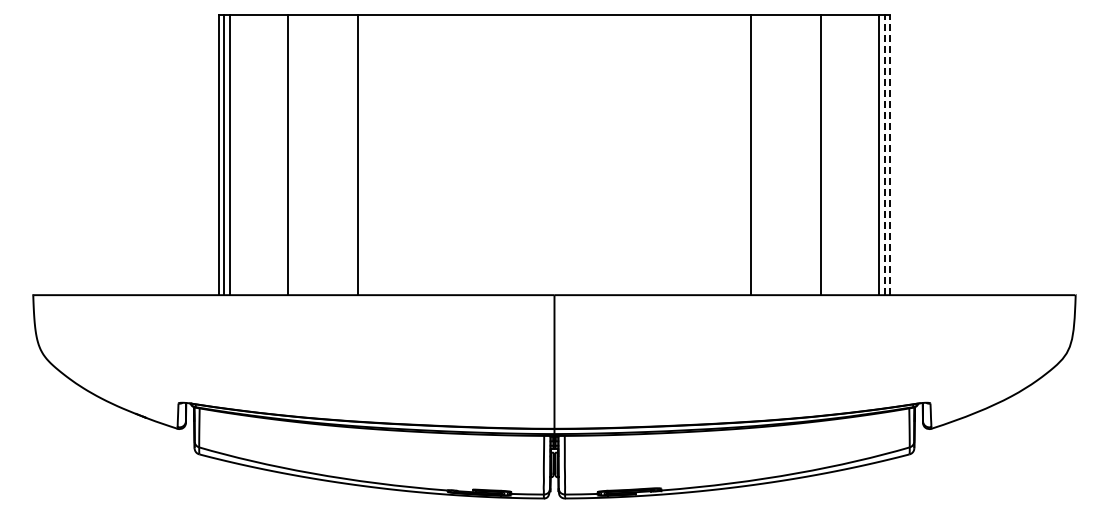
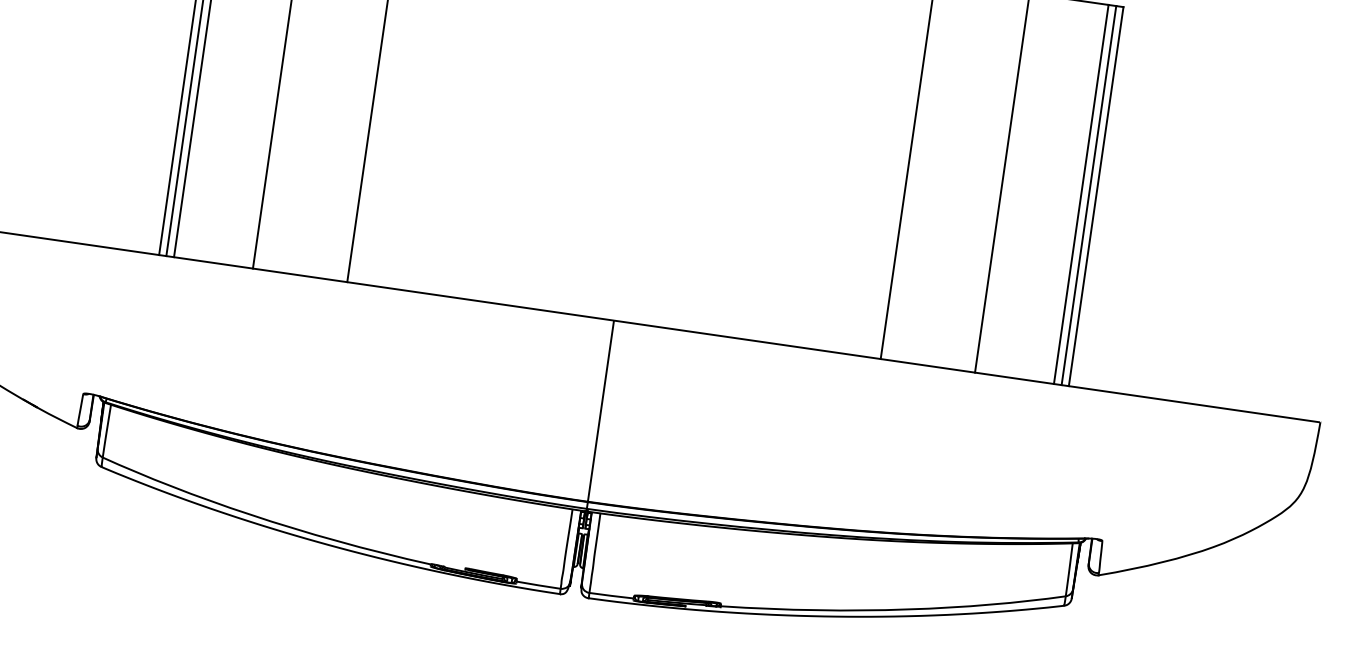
line: (884, 155) -> (1088, 195), dashed -> solid
line: (890, 155) -> (1096, 196), dashed -> solid

